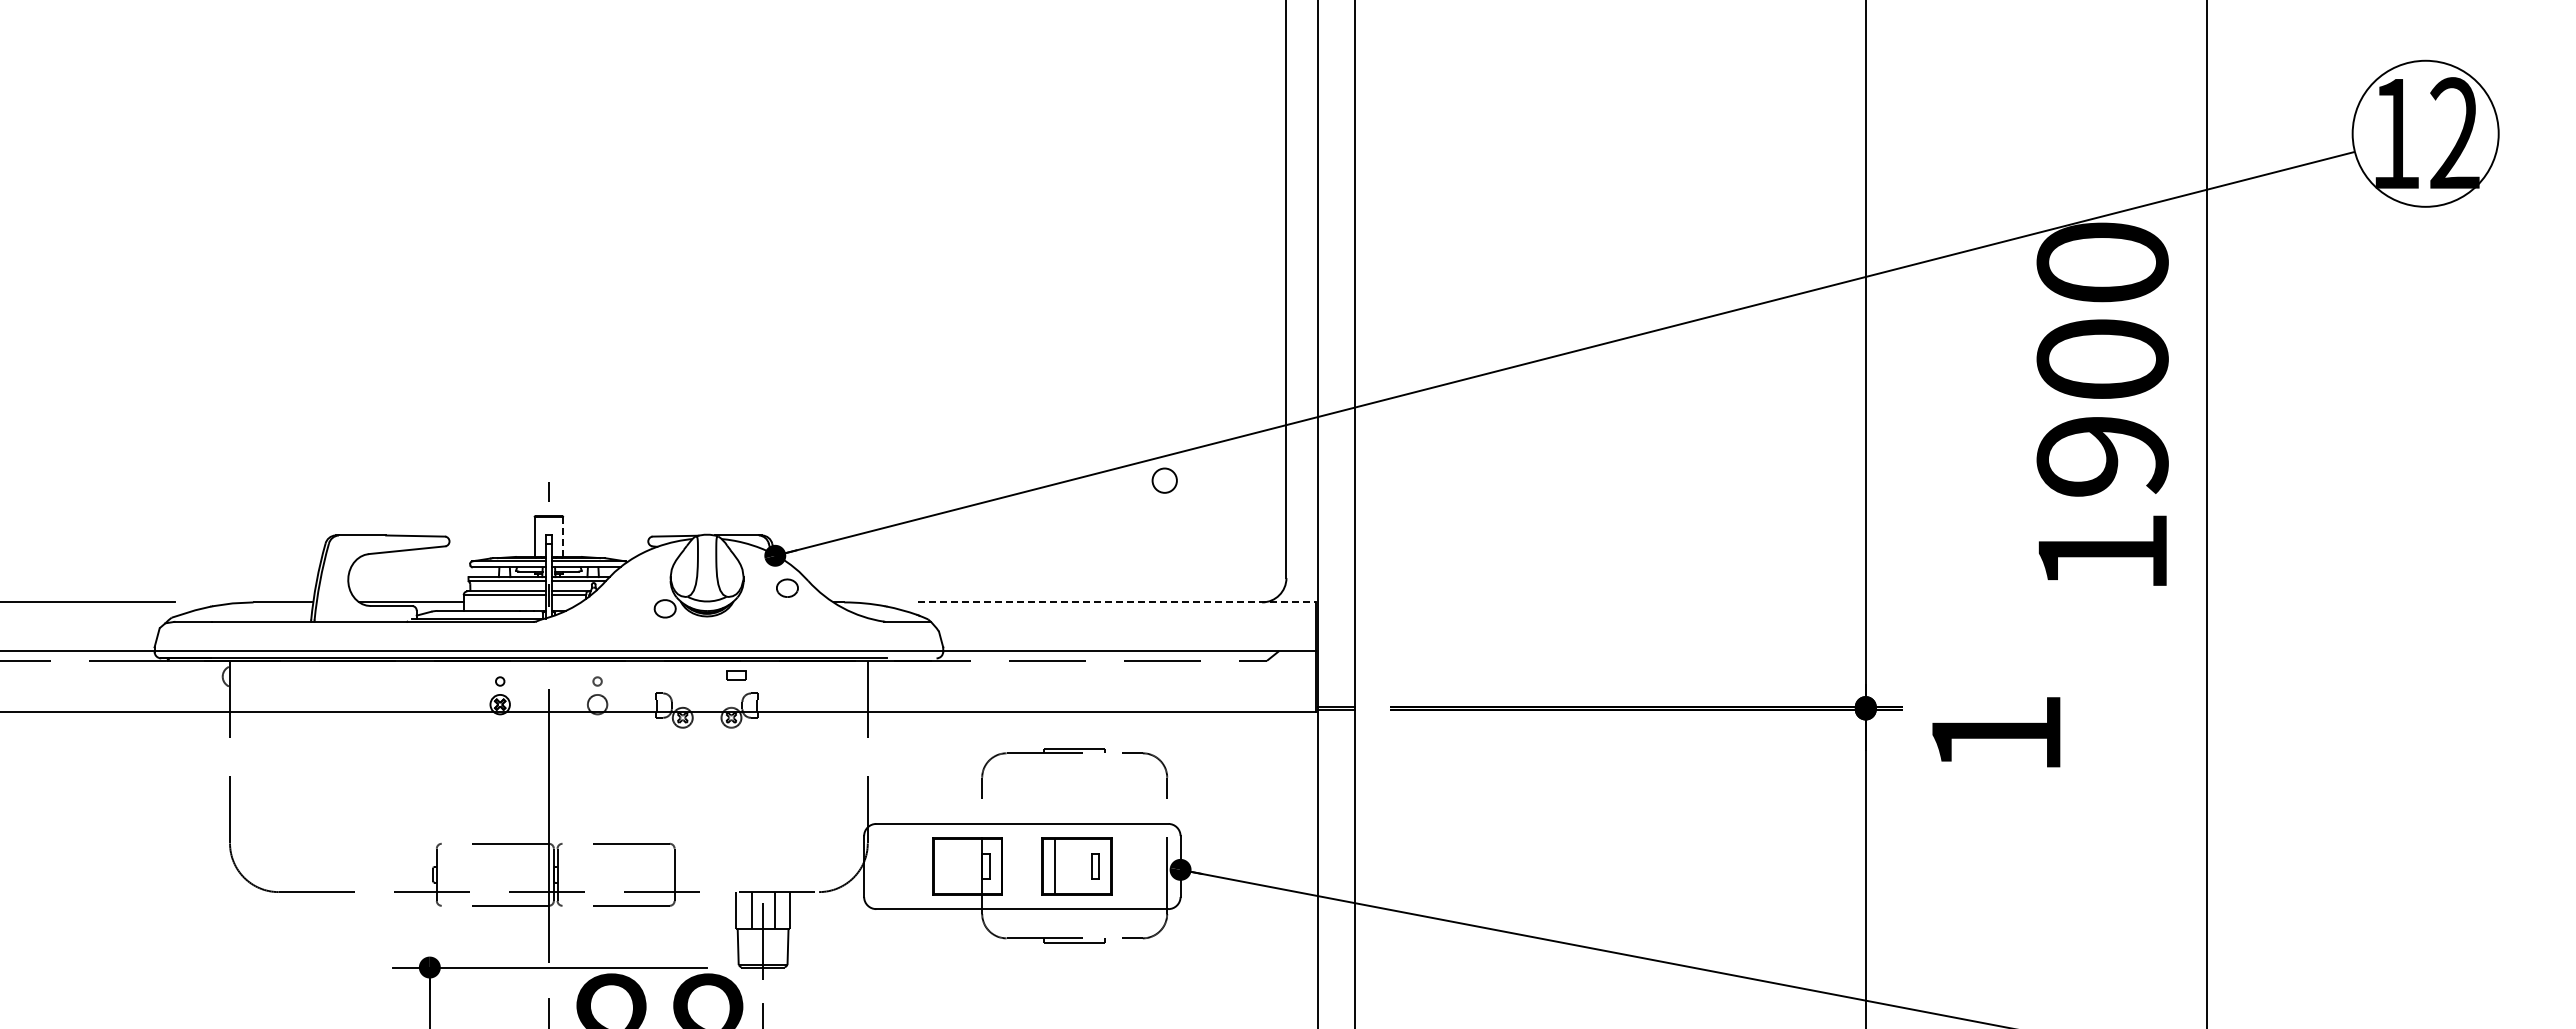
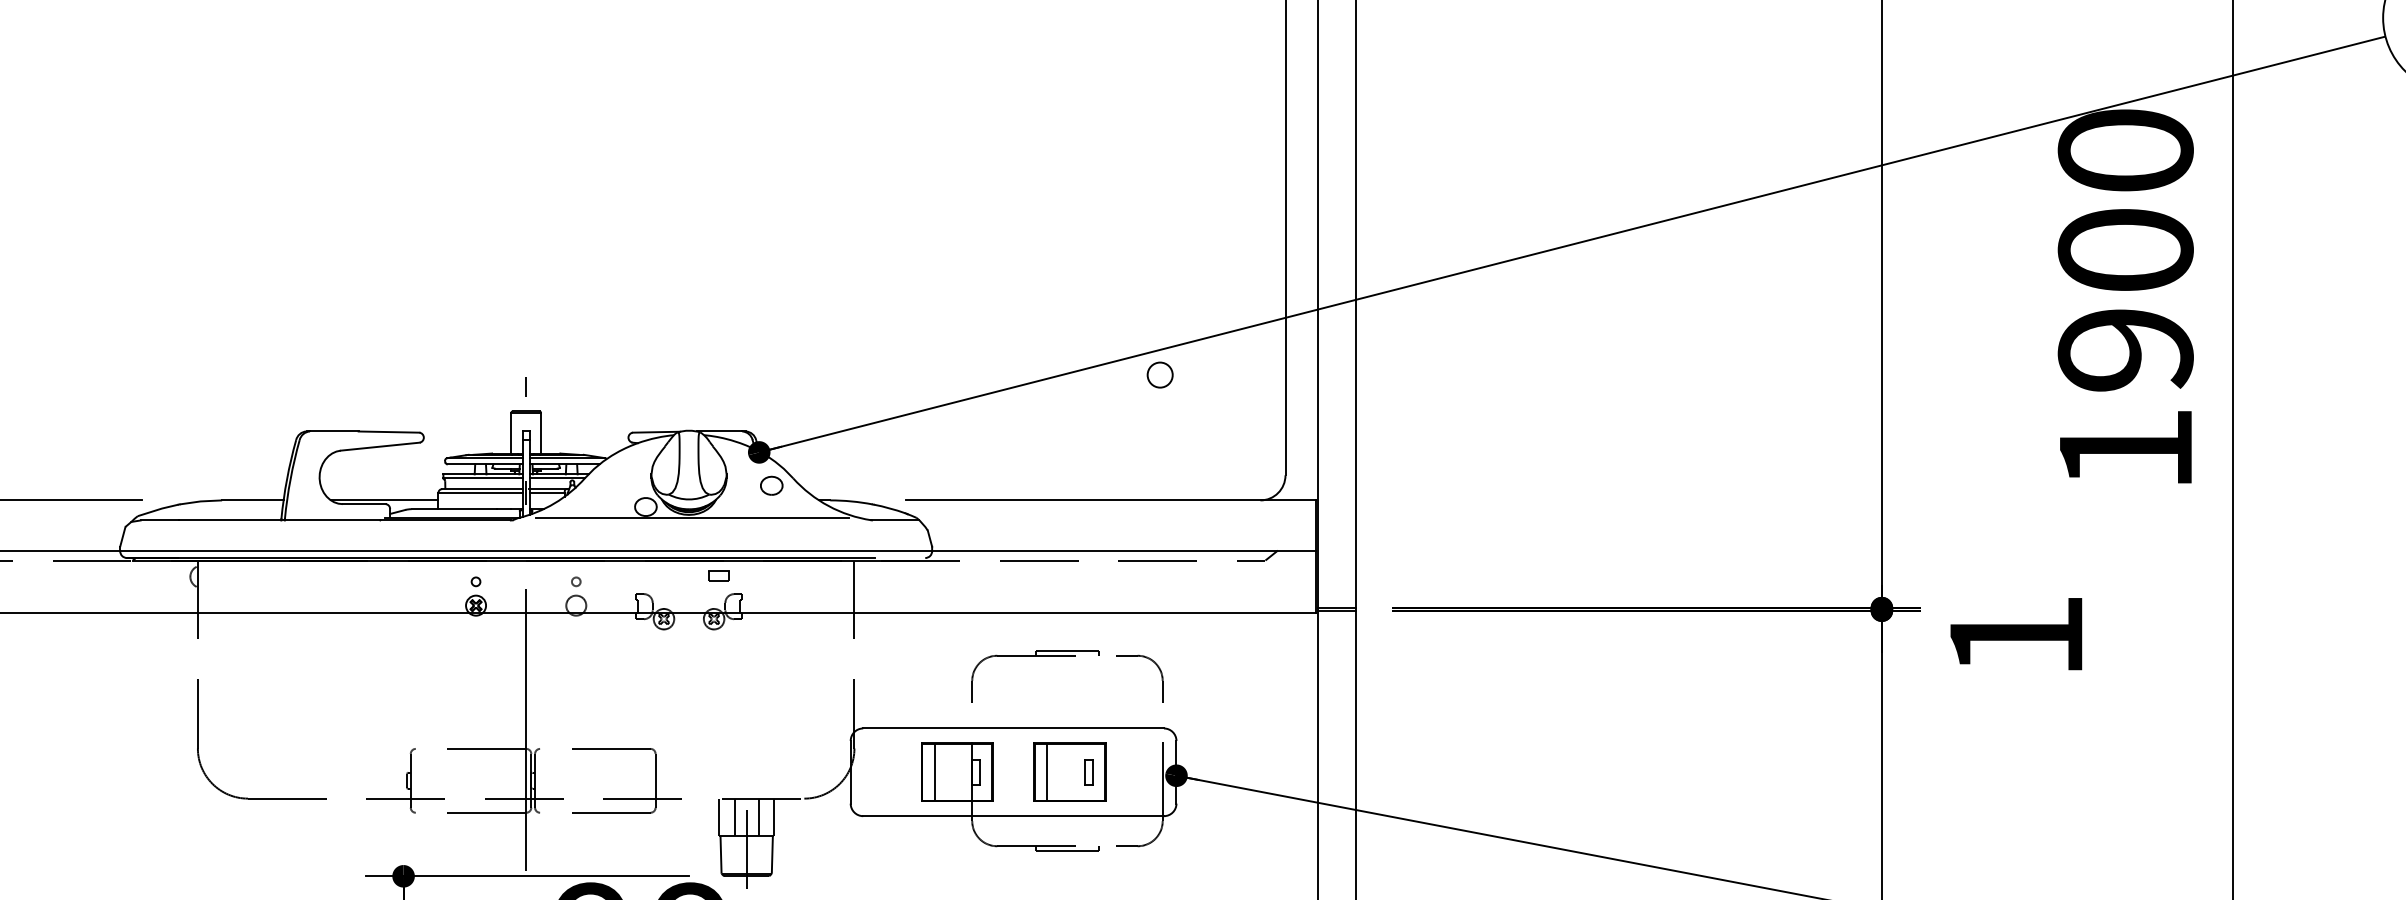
line: (563, 537) -> (541, 433), dashed -> solid
line: (1117, 602) -> (1111, 500), dashed -> solid
line: (710, 619) -> (692, 517), added
line: (945, 866) -> (934, 772), added

